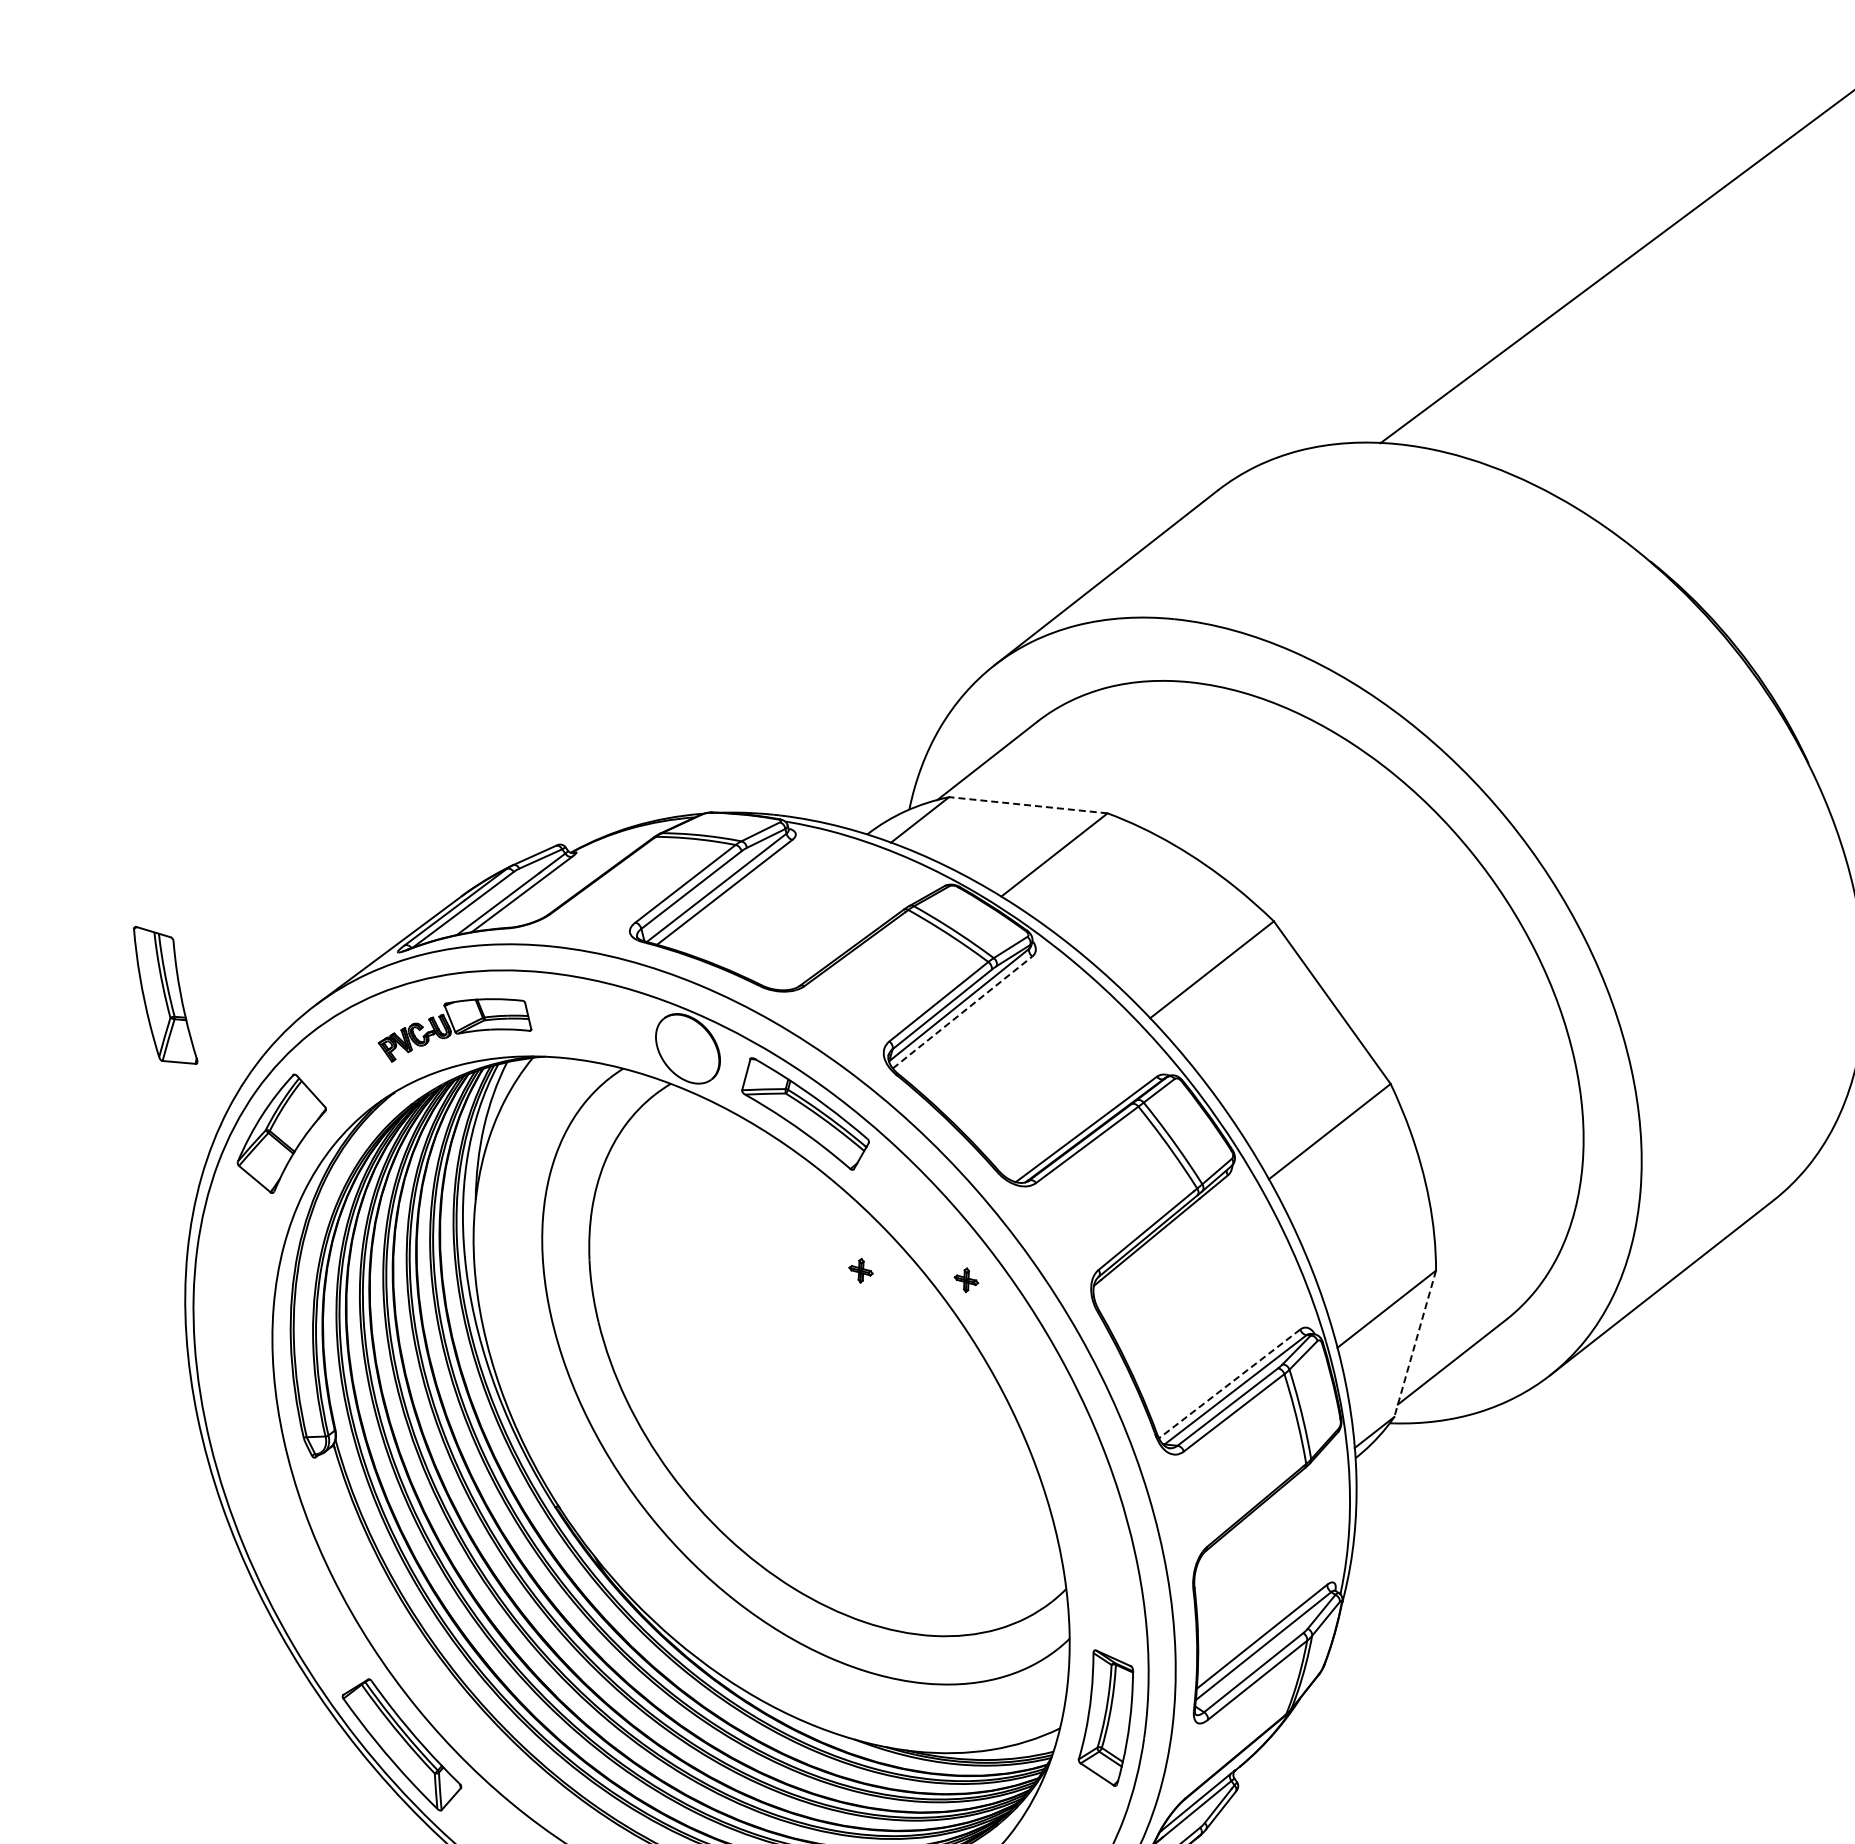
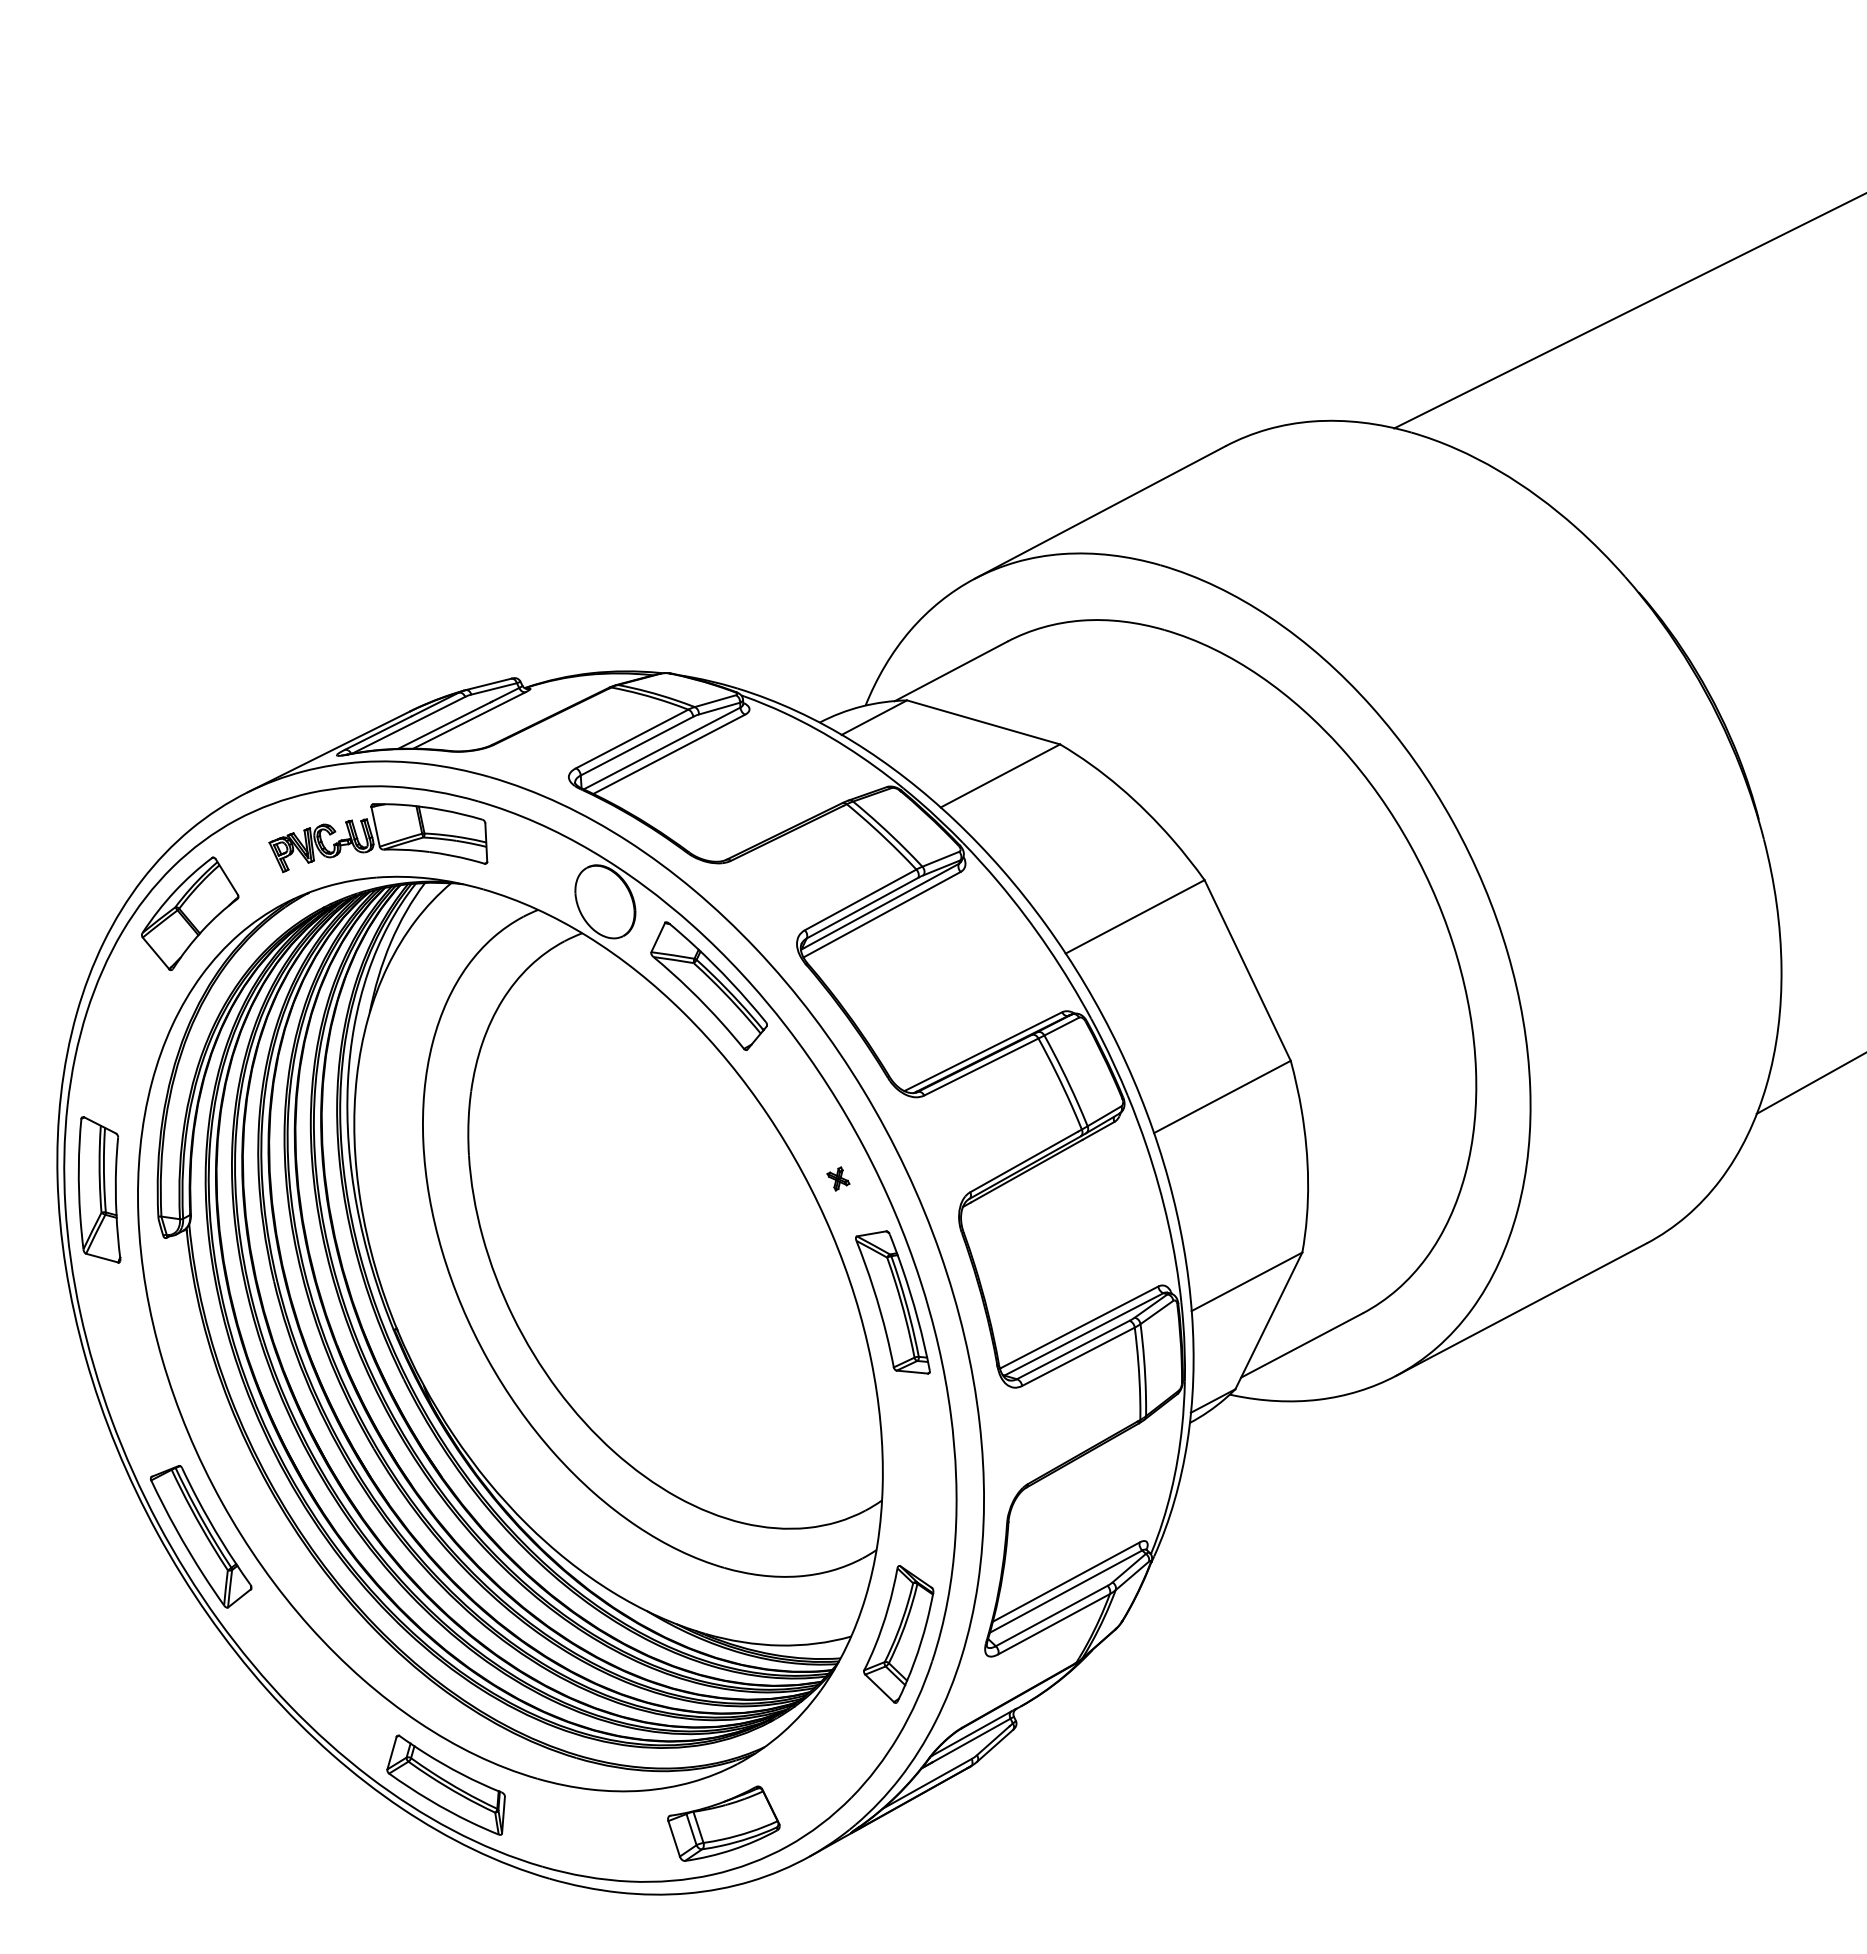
line: (1028, 805) -> (983, 722), dashed -> solid
part: (164, 995) -> (99, 1189), moved
line: (962, 1012) -> (882, 914), dashed -> solid
part: (453, 1026) -> (378, 838), size x1.43
part: (861, 1270) -> (736, 1150), removed
line: (1414, 1344) -> (1268, 1321), dashed -> solid
line: (1229, 1383) -> (1079, 1327), dashed -> solid
part: (1041, 1392) -> (892, 1302), added

